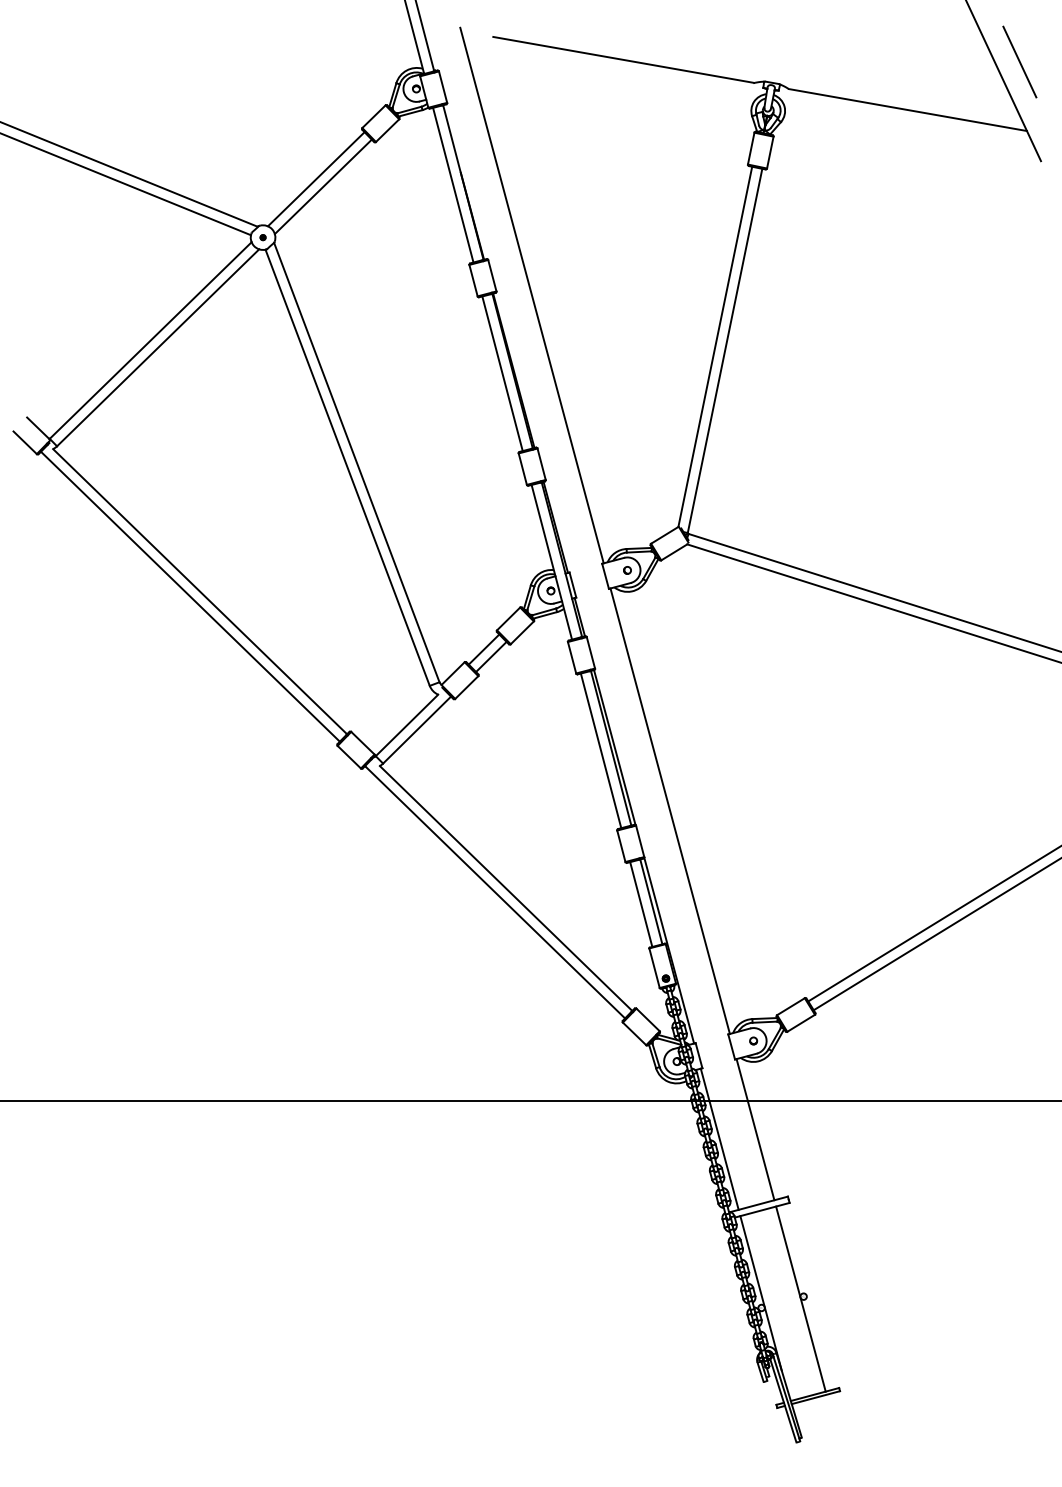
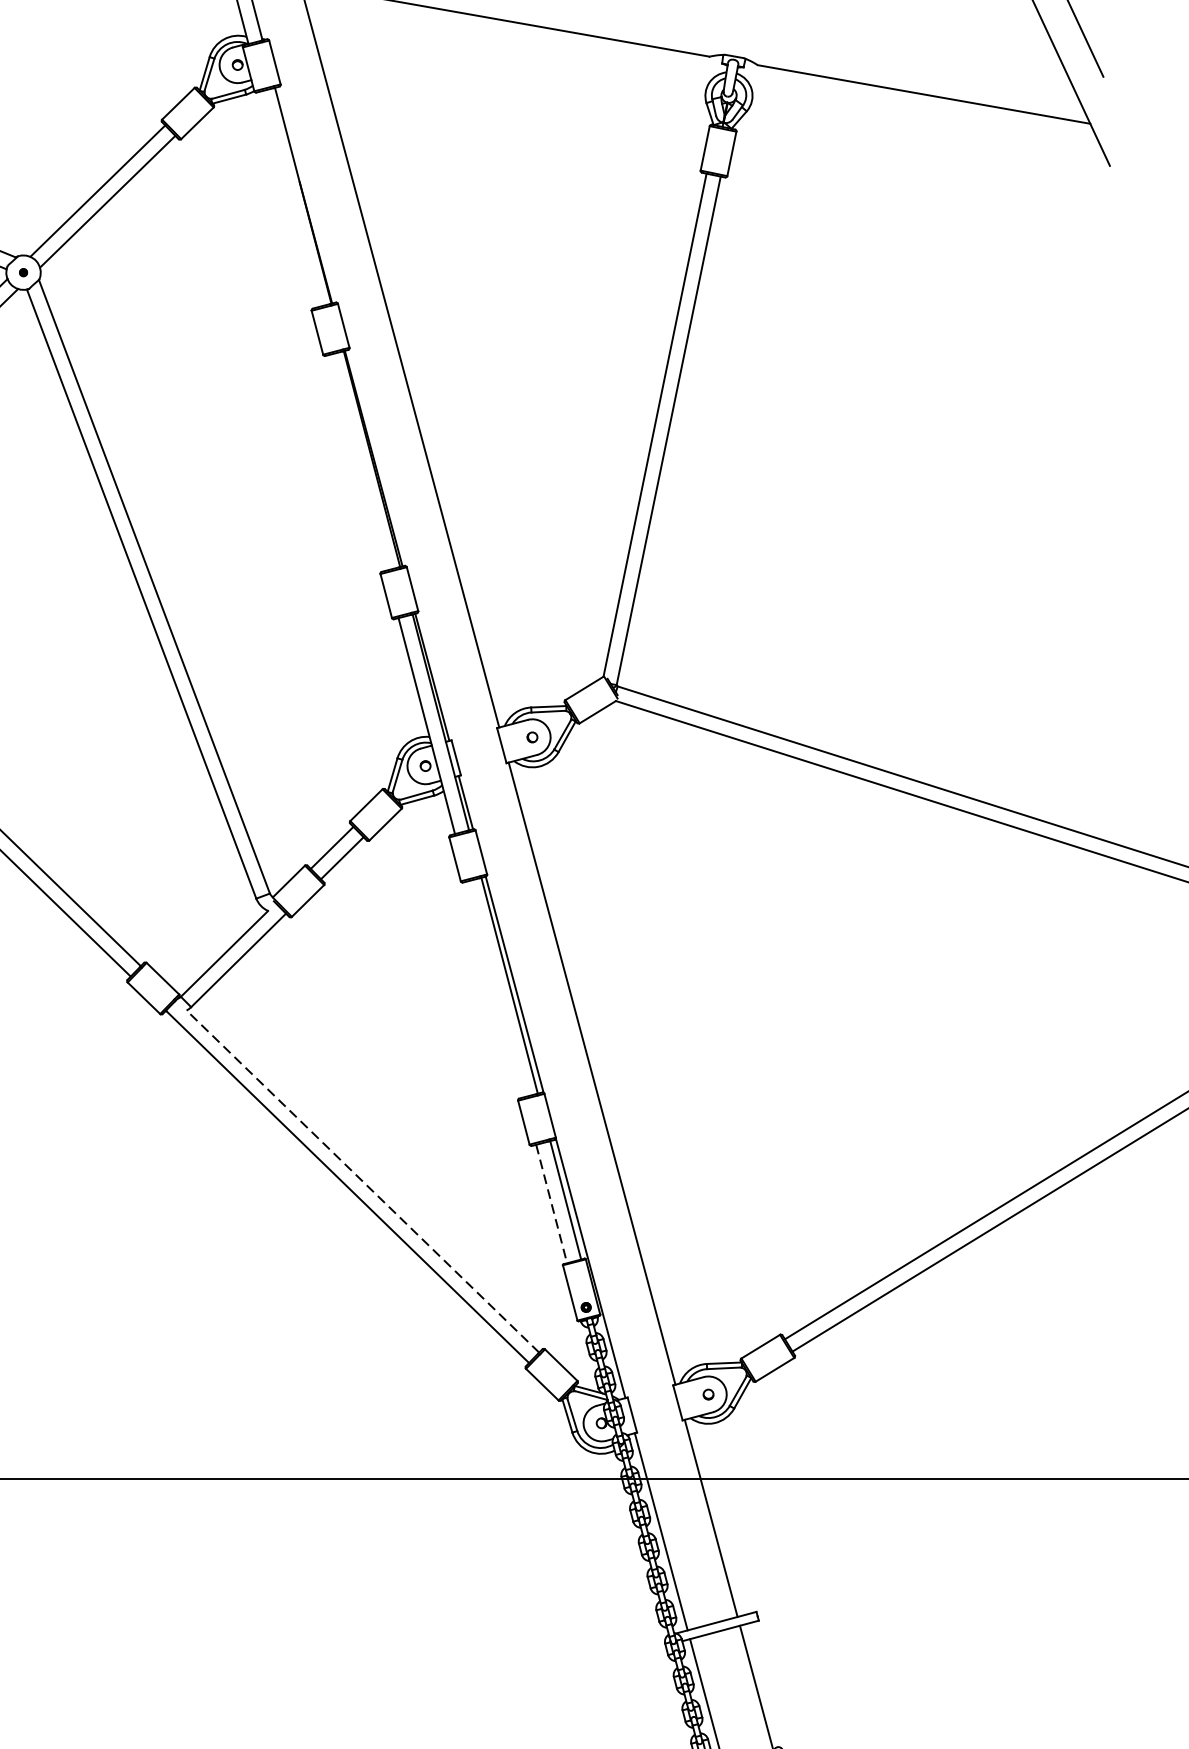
line: (453, 184) -> (289, 198), removed
line: (502, 373) -> (357, 462), removed
line: (600, 750) -> (494, 988), removed
line: (506, 888) -> (363, 1181), solid -> dashed
line: (641, 904) -> (552, 1203), solid -> dashed

